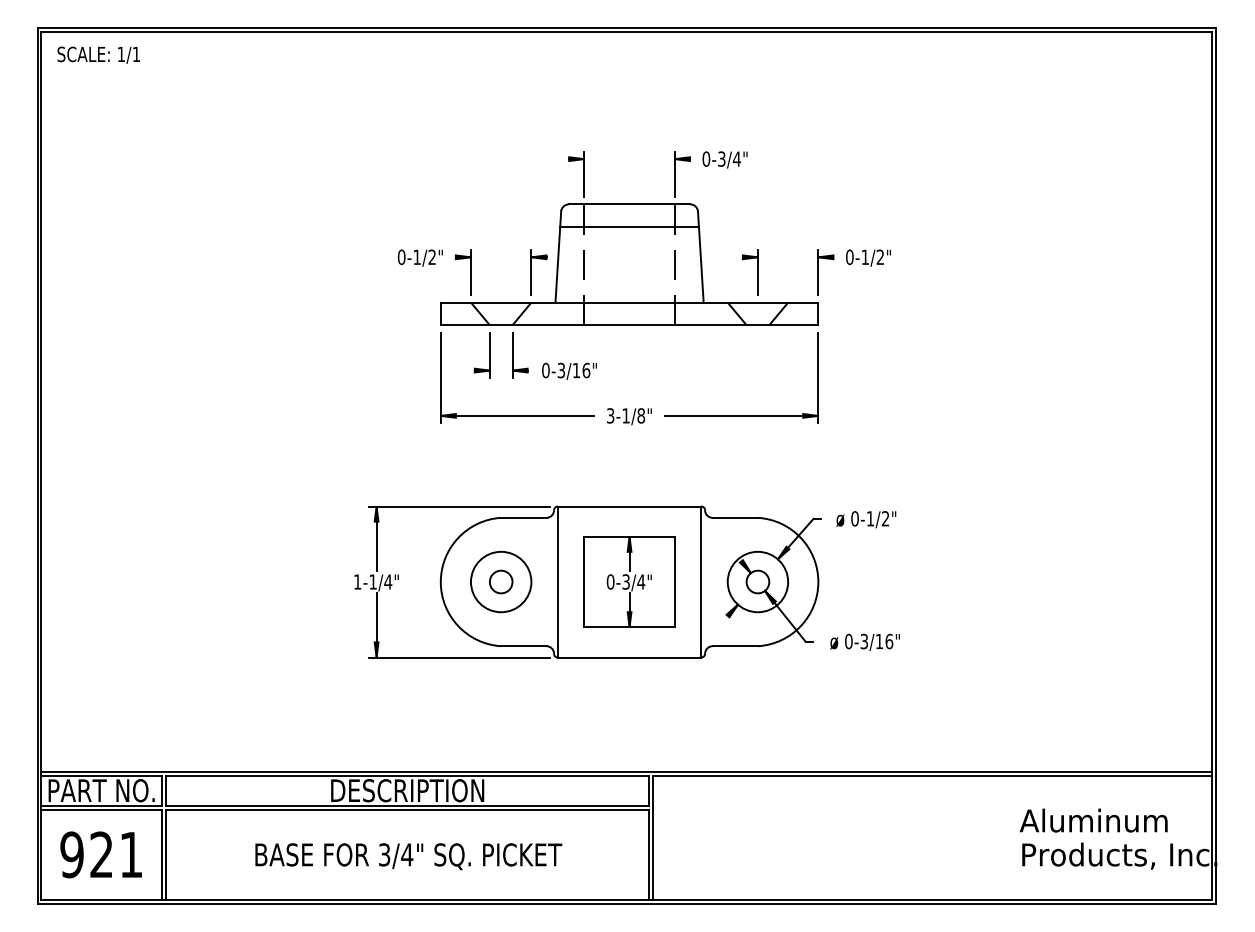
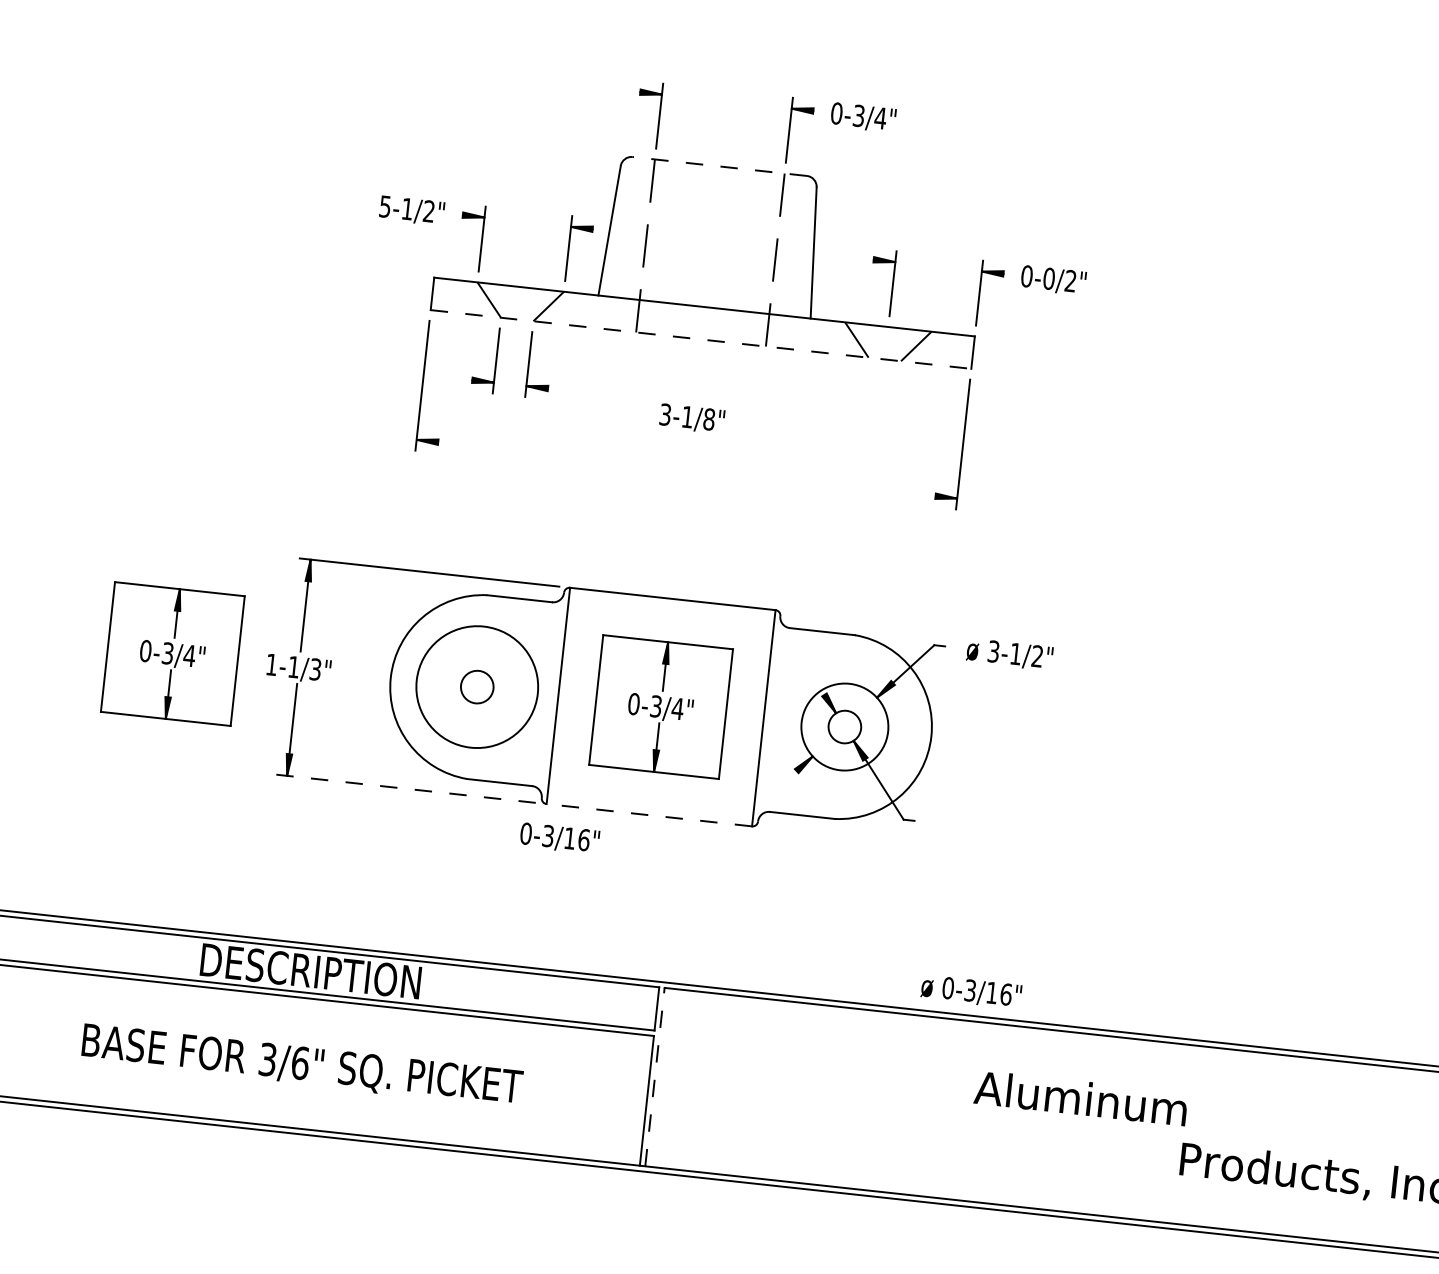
line: (629, 204) -> (719, 166), solid -> dashed
line: (629, 227) -> (716, 199), removed
text: (401, 257) -> (385, 206), 0-1/2" -> 5-1/2"
text: (865, 257) -> (1049, 279), 0-1/2" -> 0-0/2"
line: (629, 325) -> (700, 339), solid -> dashed
text: (569, 370) -> (559, 837), moved
line: (517, 415) -> (526, 451), removed
line: (741, 415) -> (847, 486), removed
text: (629, 416) -> (692, 418), moved
text: (854, 518) -> (993, 651), 0-1/2" -> 3-1/2"
part: (288, 581) -> (172, 653), added
text: (388, 581) -> (316, 668), 1-1/4" -> 1-1/3"
circle: (501, 581) -> (477, 686), size x1.4
text: (864, 641) -> (970, 990), moved
line: (459, 657) -> (405, 788), solid -> dashed
line: (629, 657) -> (649, 815), solid -> dashed
text: (1093, 820) -> (1080, 1098), moved
line: (653, 837) -> (655, 1076), solid -> dashed
text: (407, 854) -> (300, 1062), 3/4" -> 3/6"

